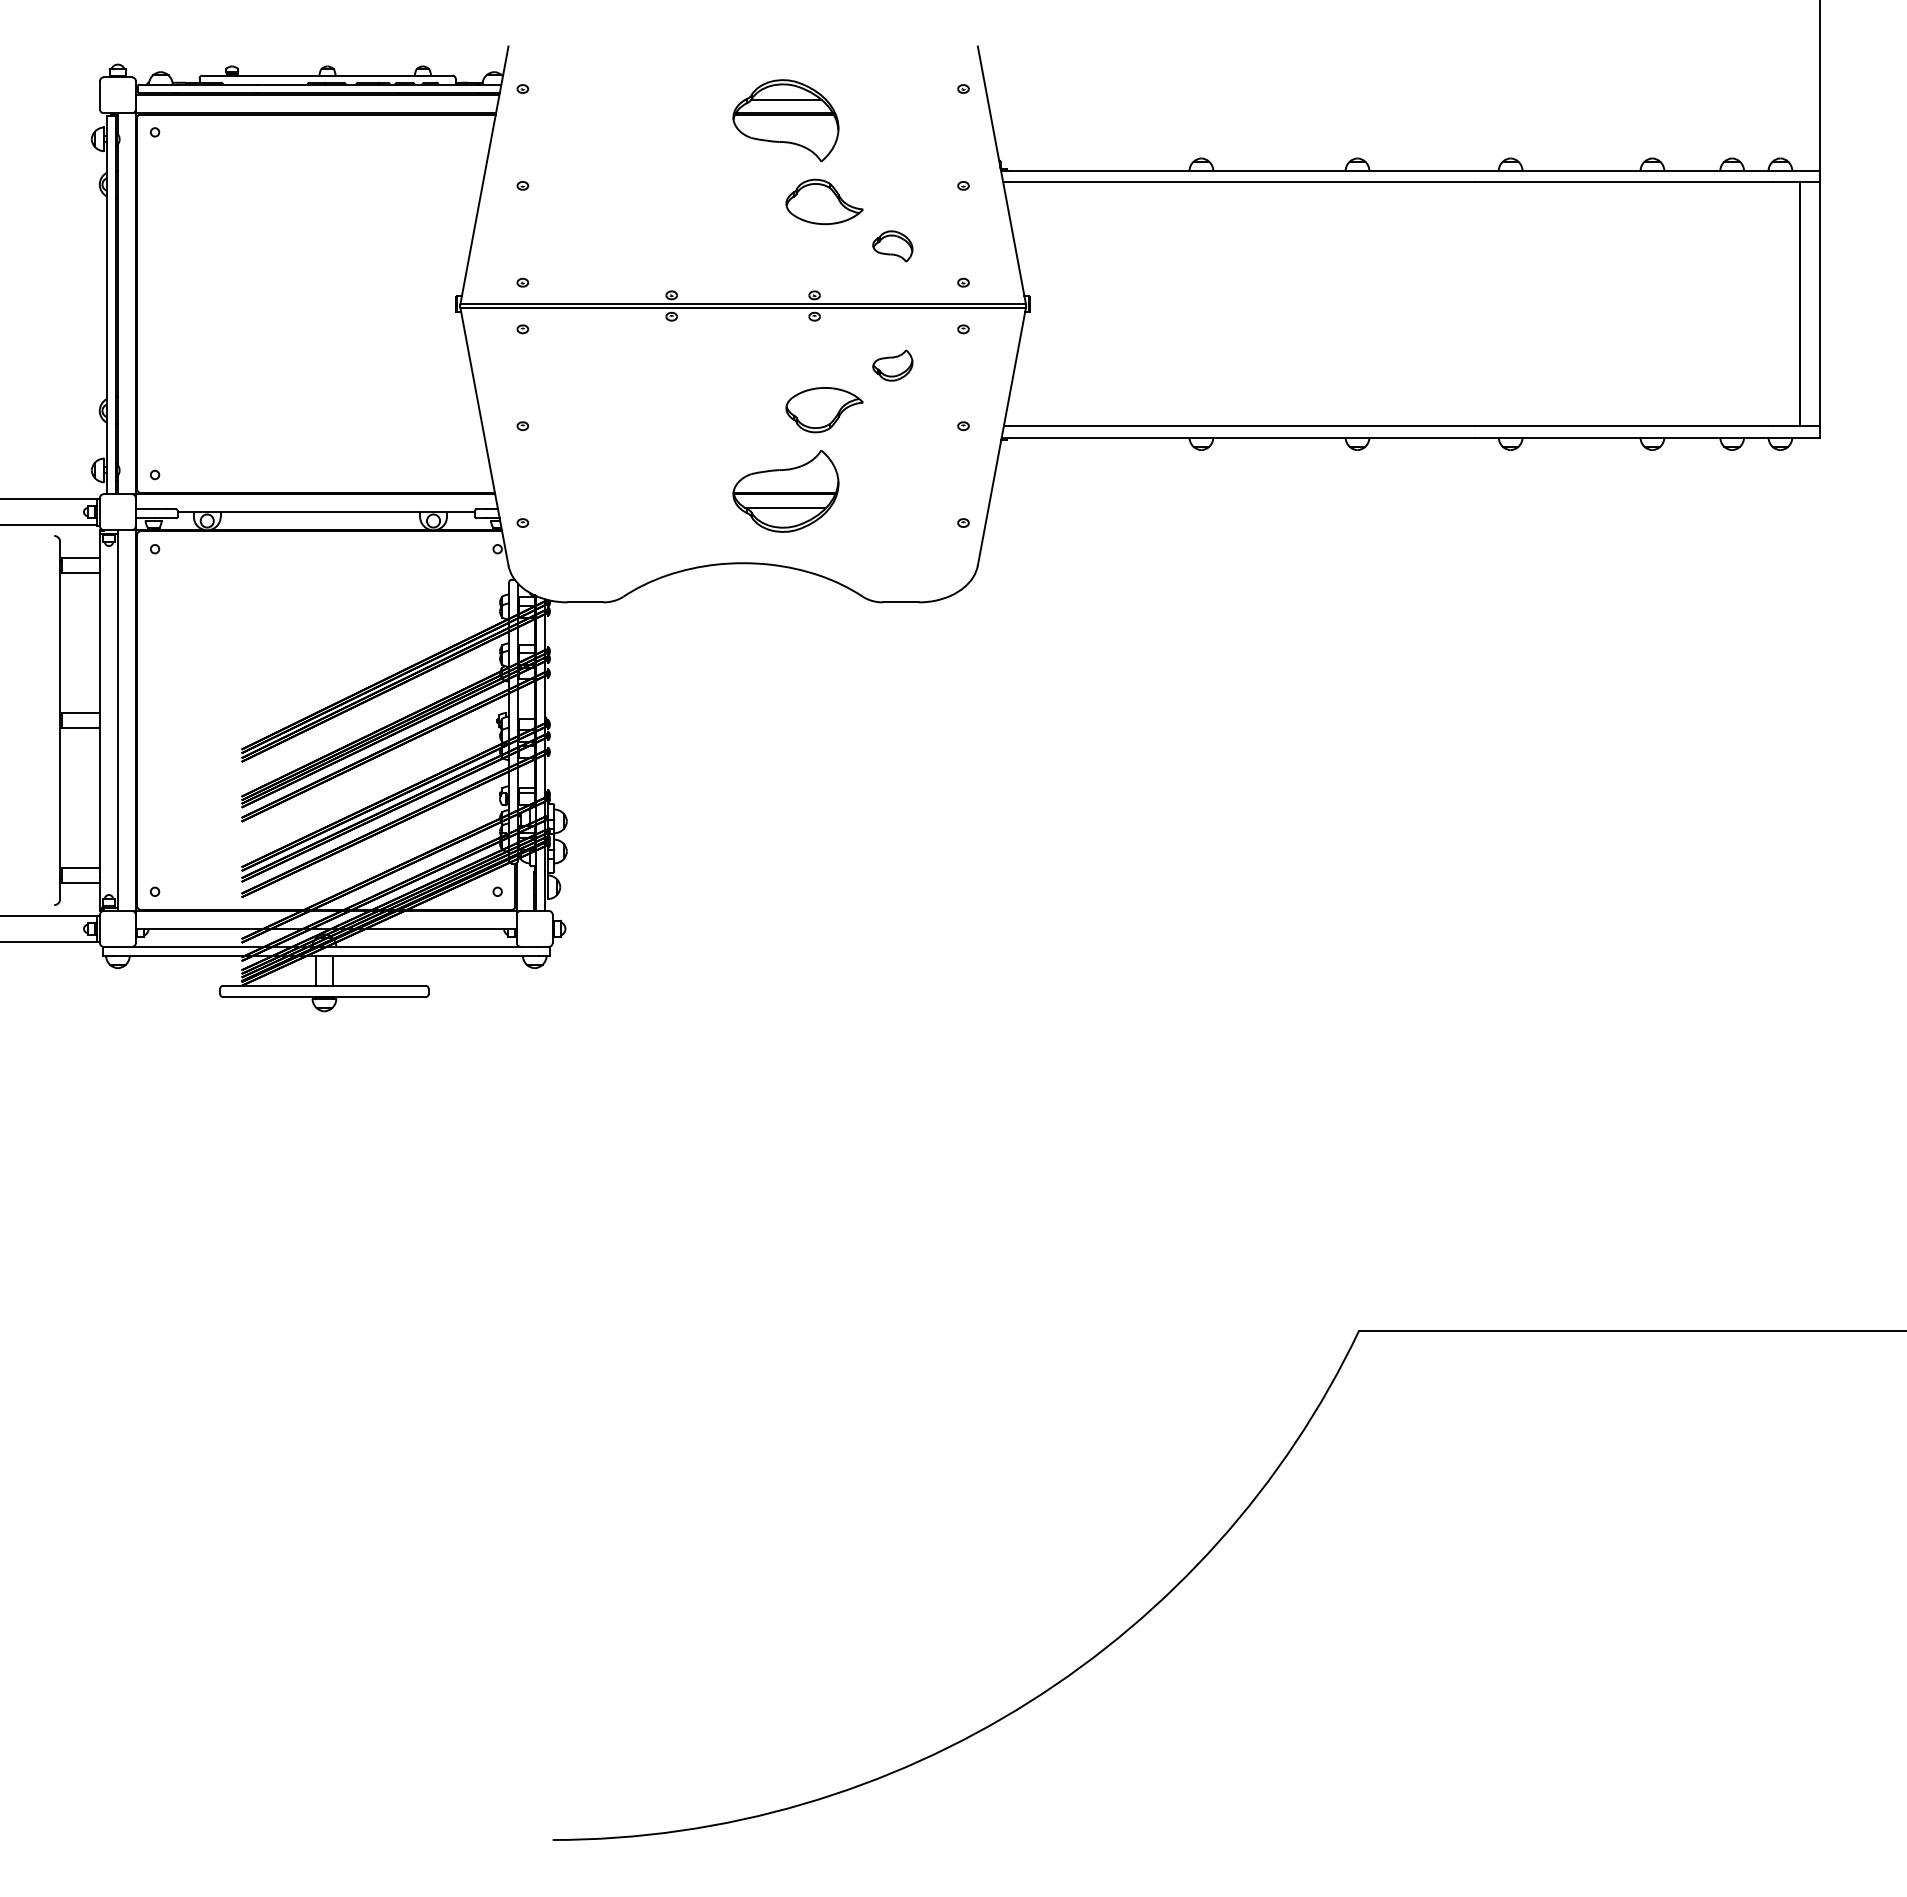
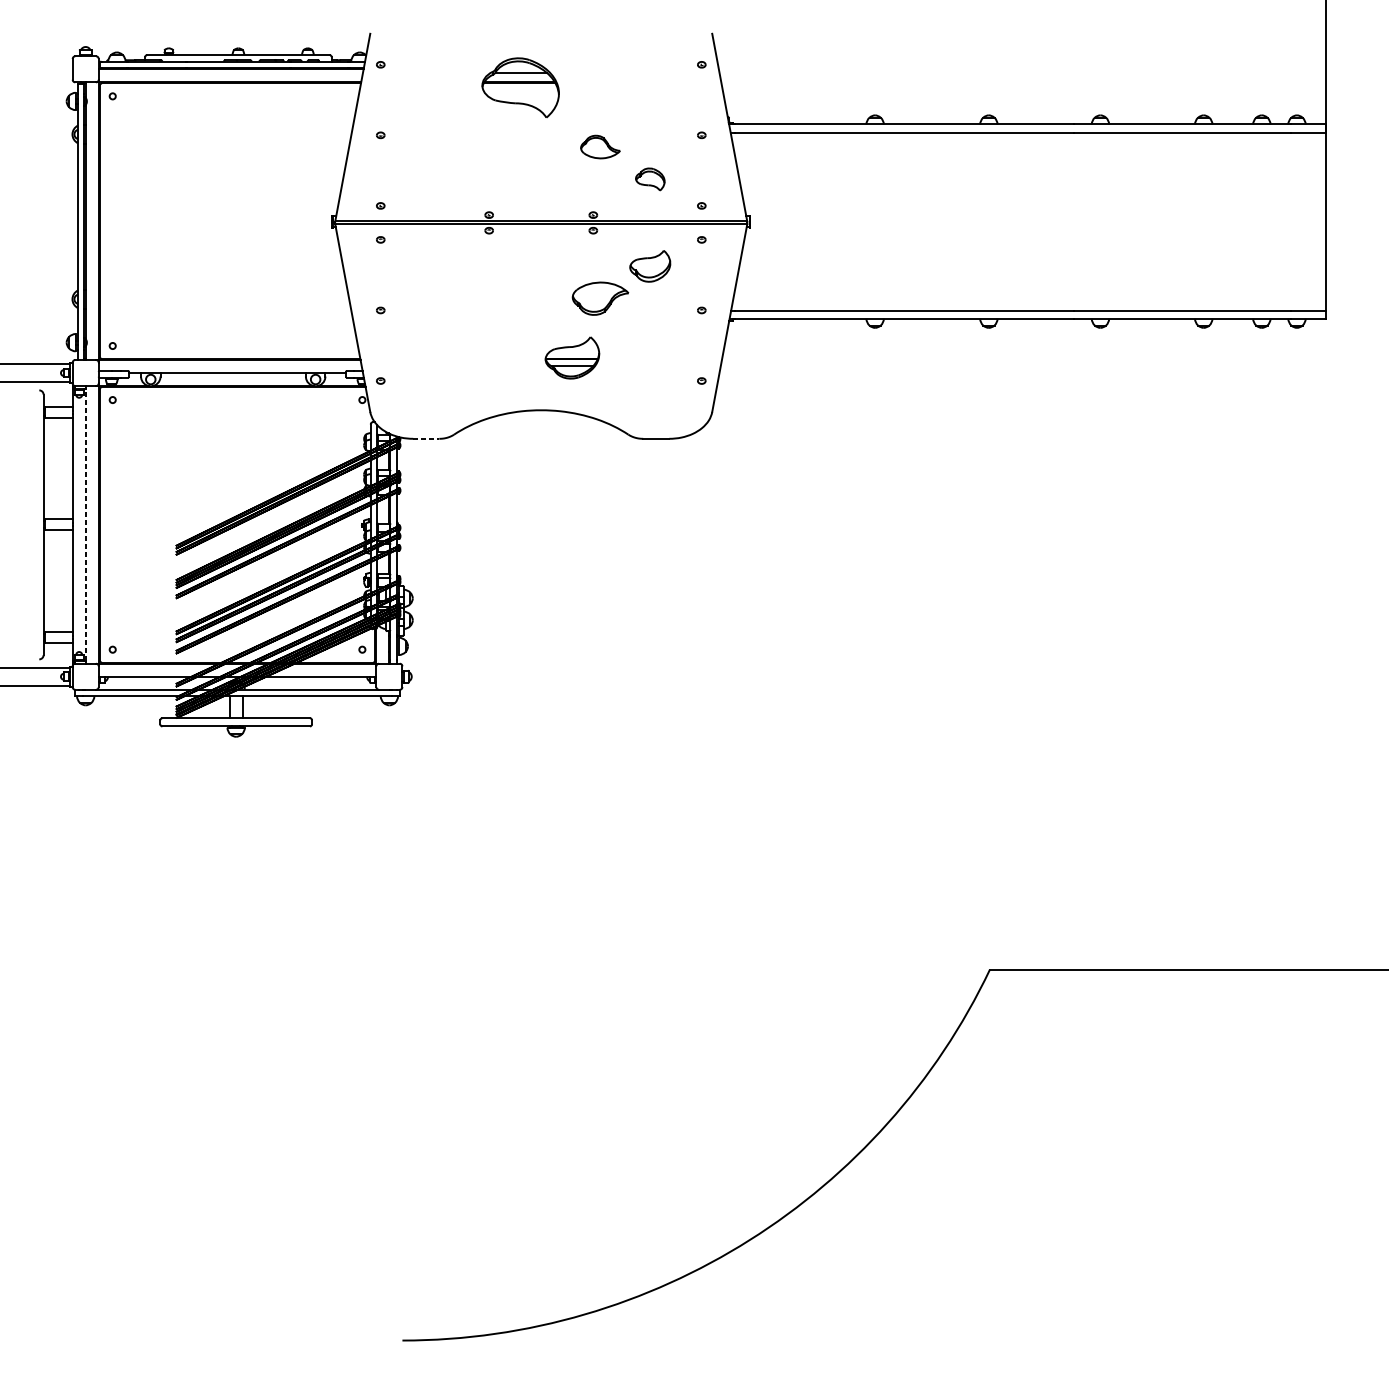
part: (785, 120) -> (520, 87), moved
part: (824, 201) -> (600, 146), size x0.7
line: (1799, 304) -> (1310, 221), removed
part: (892, 365) -> (650, 266), size x1.4
part: (785, 491) -> (572, 358), size x0.7
line: (585, 602) -> (426, 438), solid -> dashed
line: (117, 720) -> (85, 524), solid -> dashed

